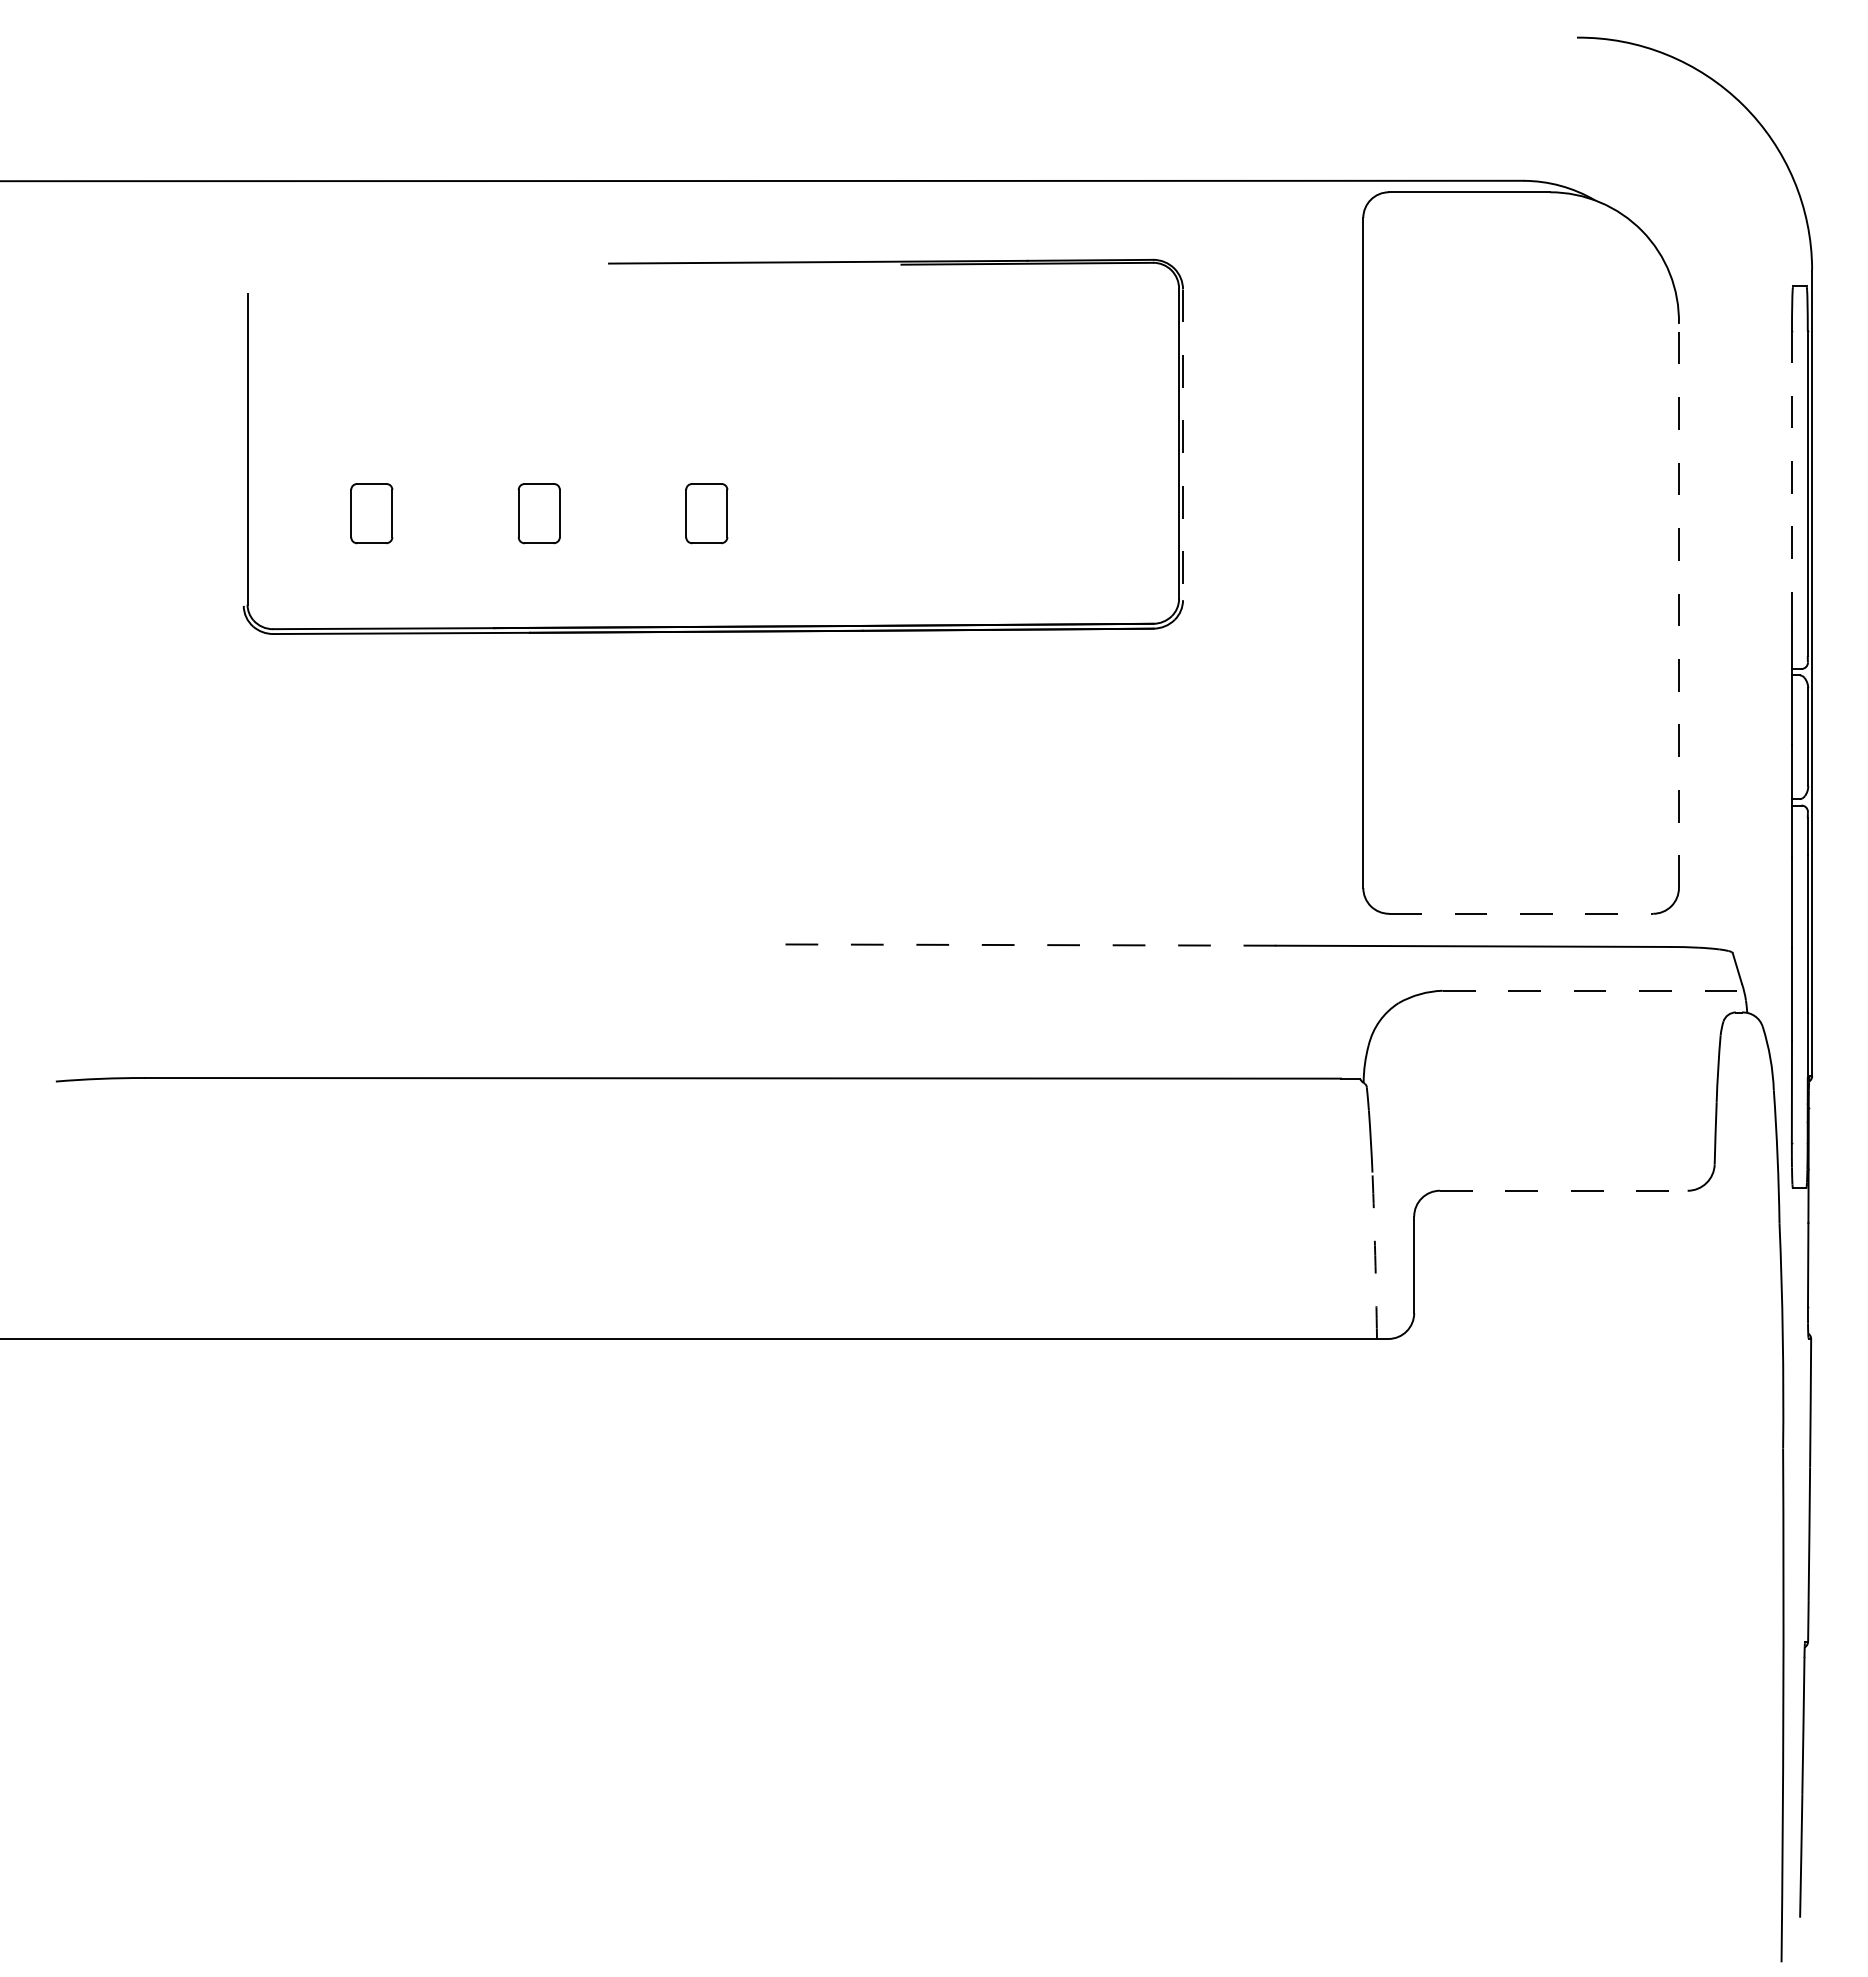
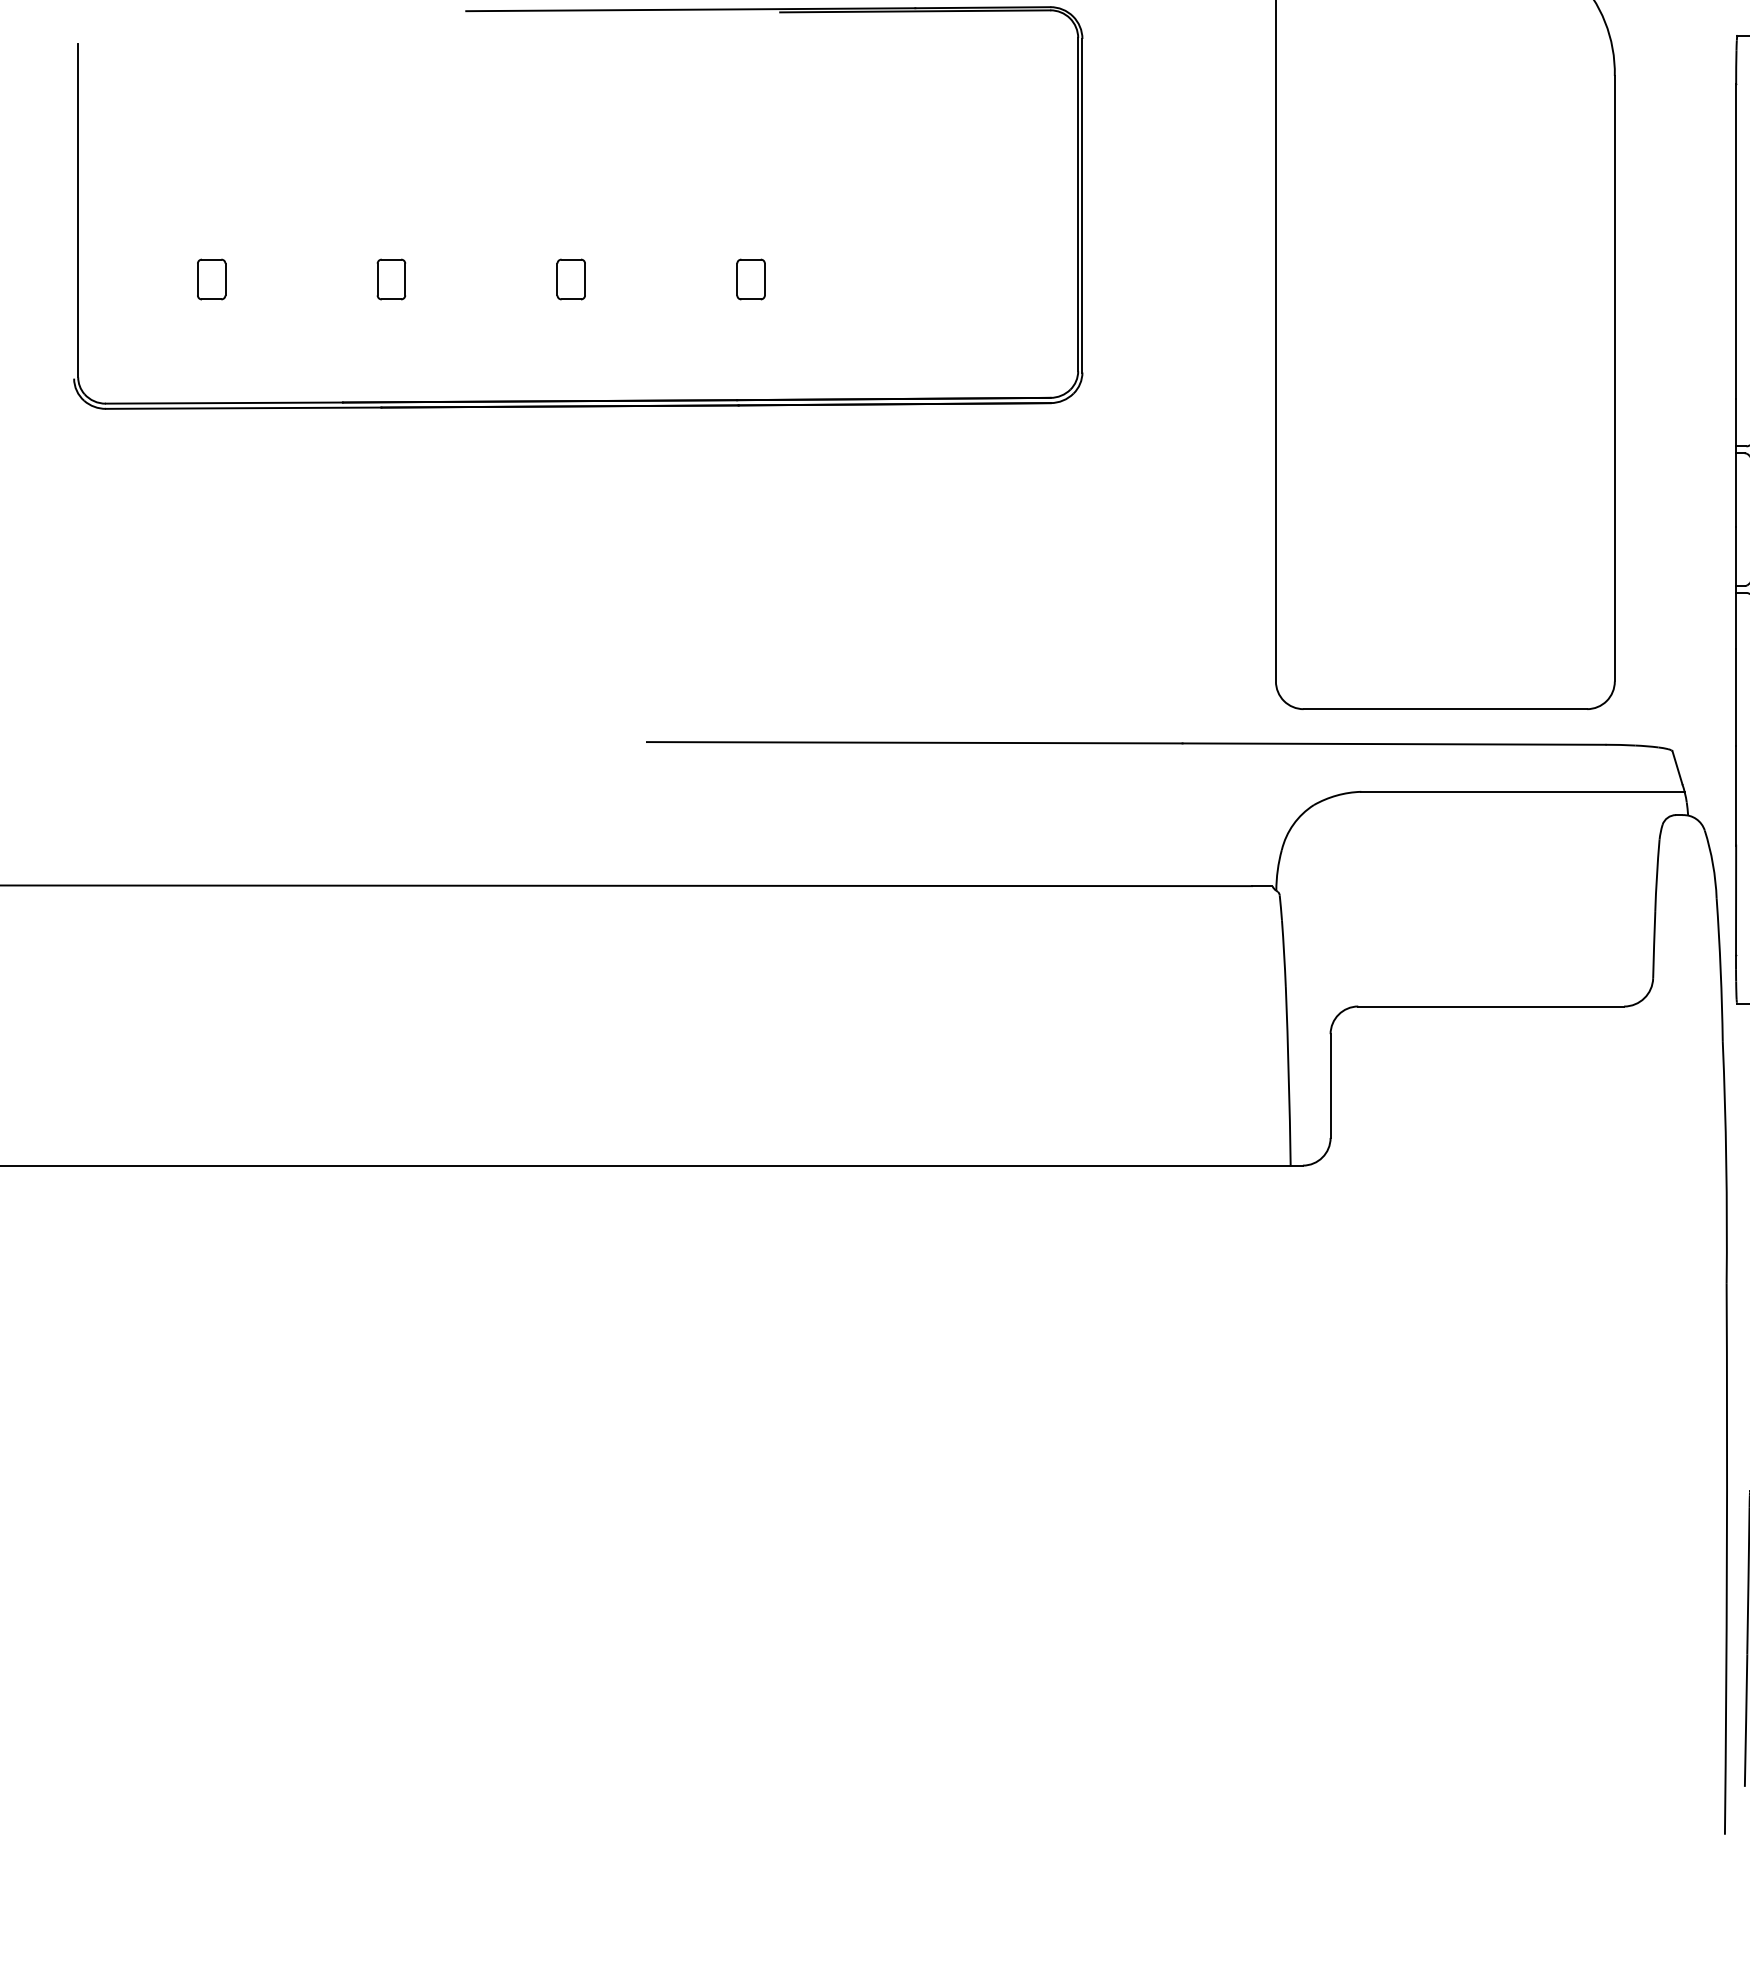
line: (1183, 445) -> (1082, 206), dashed -> solid
line: (1791, 477) -> (1735, 240), dashed -> solid
part: (371, 513) -> (211, 279), size x0.62
part: (539, 513) -> (391, 279), size x0.62
part: (706, 513) -> (570, 279), size x0.62
part: (874, 513) -> (751, 279), added
line: (1678, 605) -> (1614, 378), dashed -> solid
line: (1521, 913) -> (1445, 708), dashed -> solid
line: (1026, 945) -> (914, 743), dashed -> solid
line: (1593, 990) -> (1523, 791), dashed -> solid
line: (1563, 1190) -> (1490, 1006), dashed -> solid
arc: (1375, 1255) -> (1289, 1076), dashed -> solid

